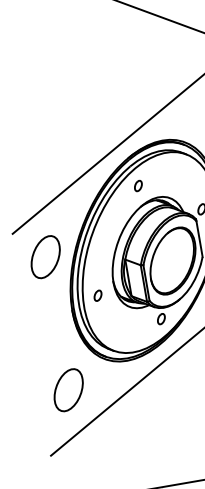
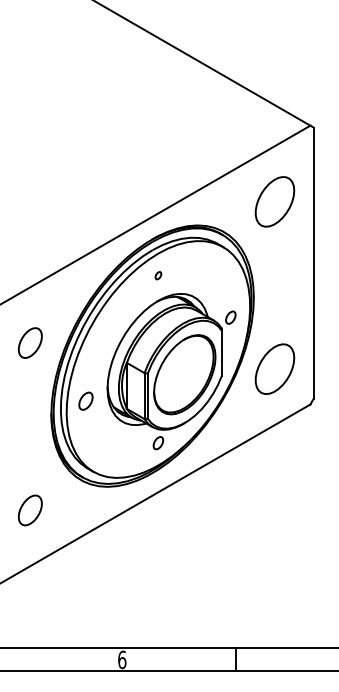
part: (138, 185) -> (158, 275), size x0.6
part: (45, 256) -> (30, 342), size x0.6
part: (97, 295) -> (85, 401), size x1.4
part: (68, 390) -> (30, 510), size x0.6

